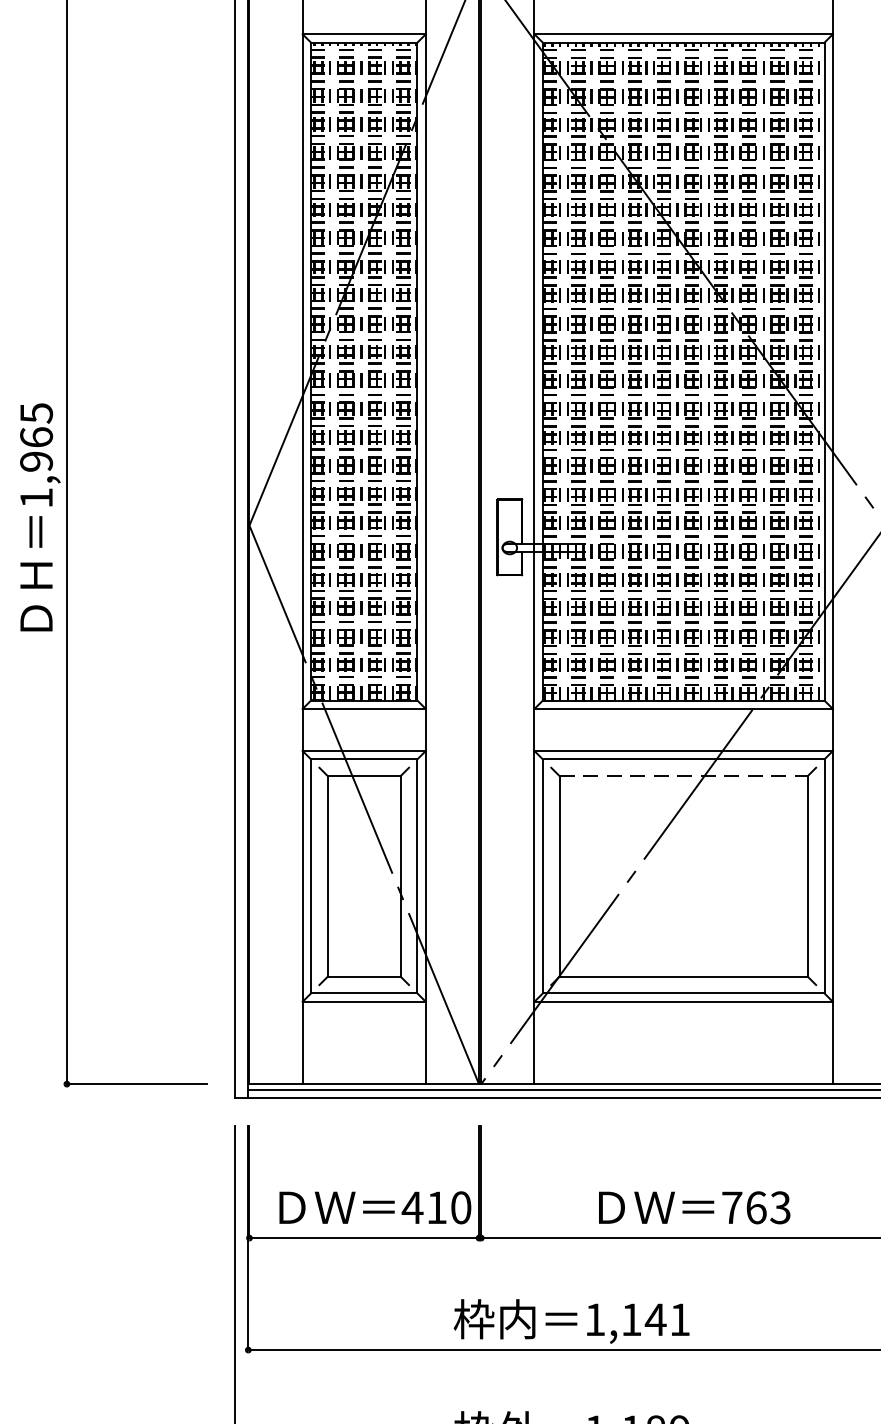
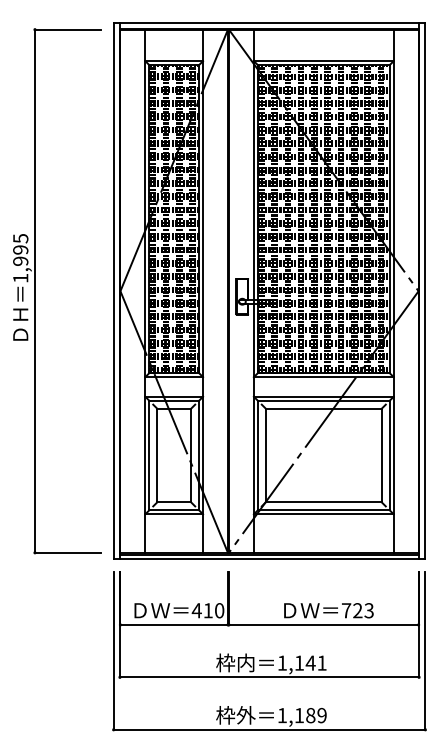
text: (36, 436) -> (20, 249), 1,965 -> 1,995
line: (685, 775) -> (324, 408), dashed -> solid
text: (755, 1207) -> (357, 610), 763 -> 723

